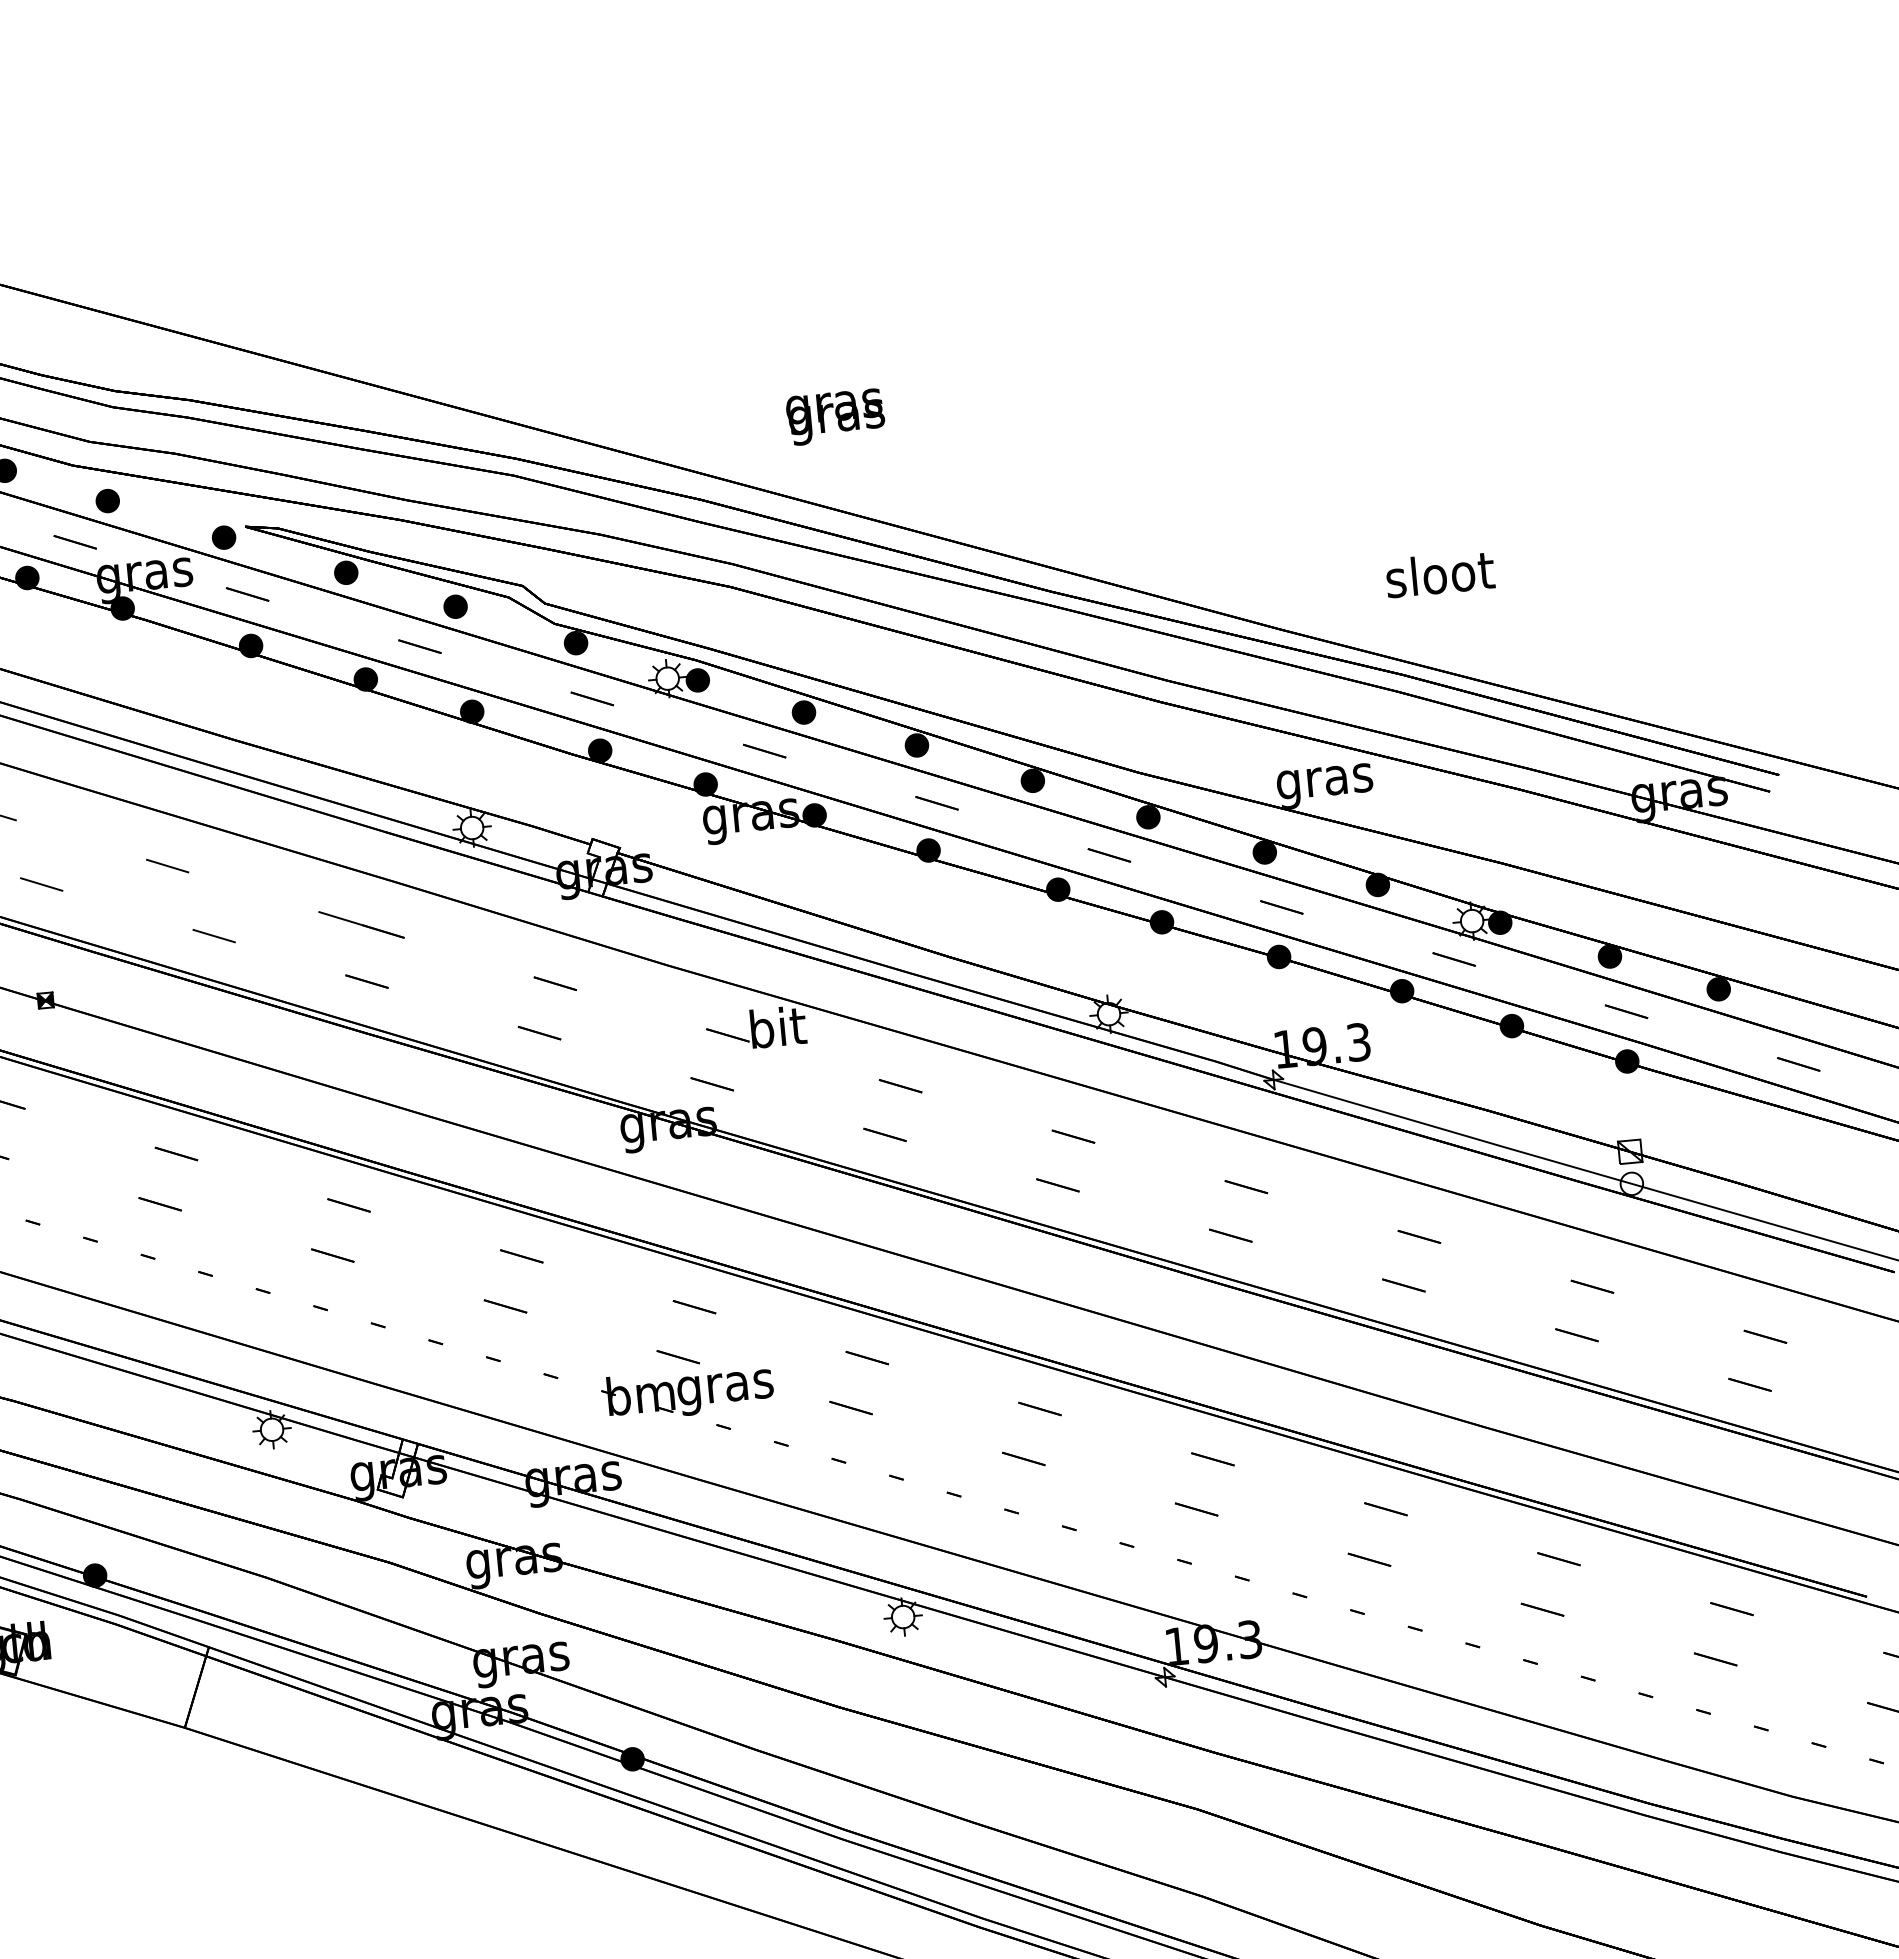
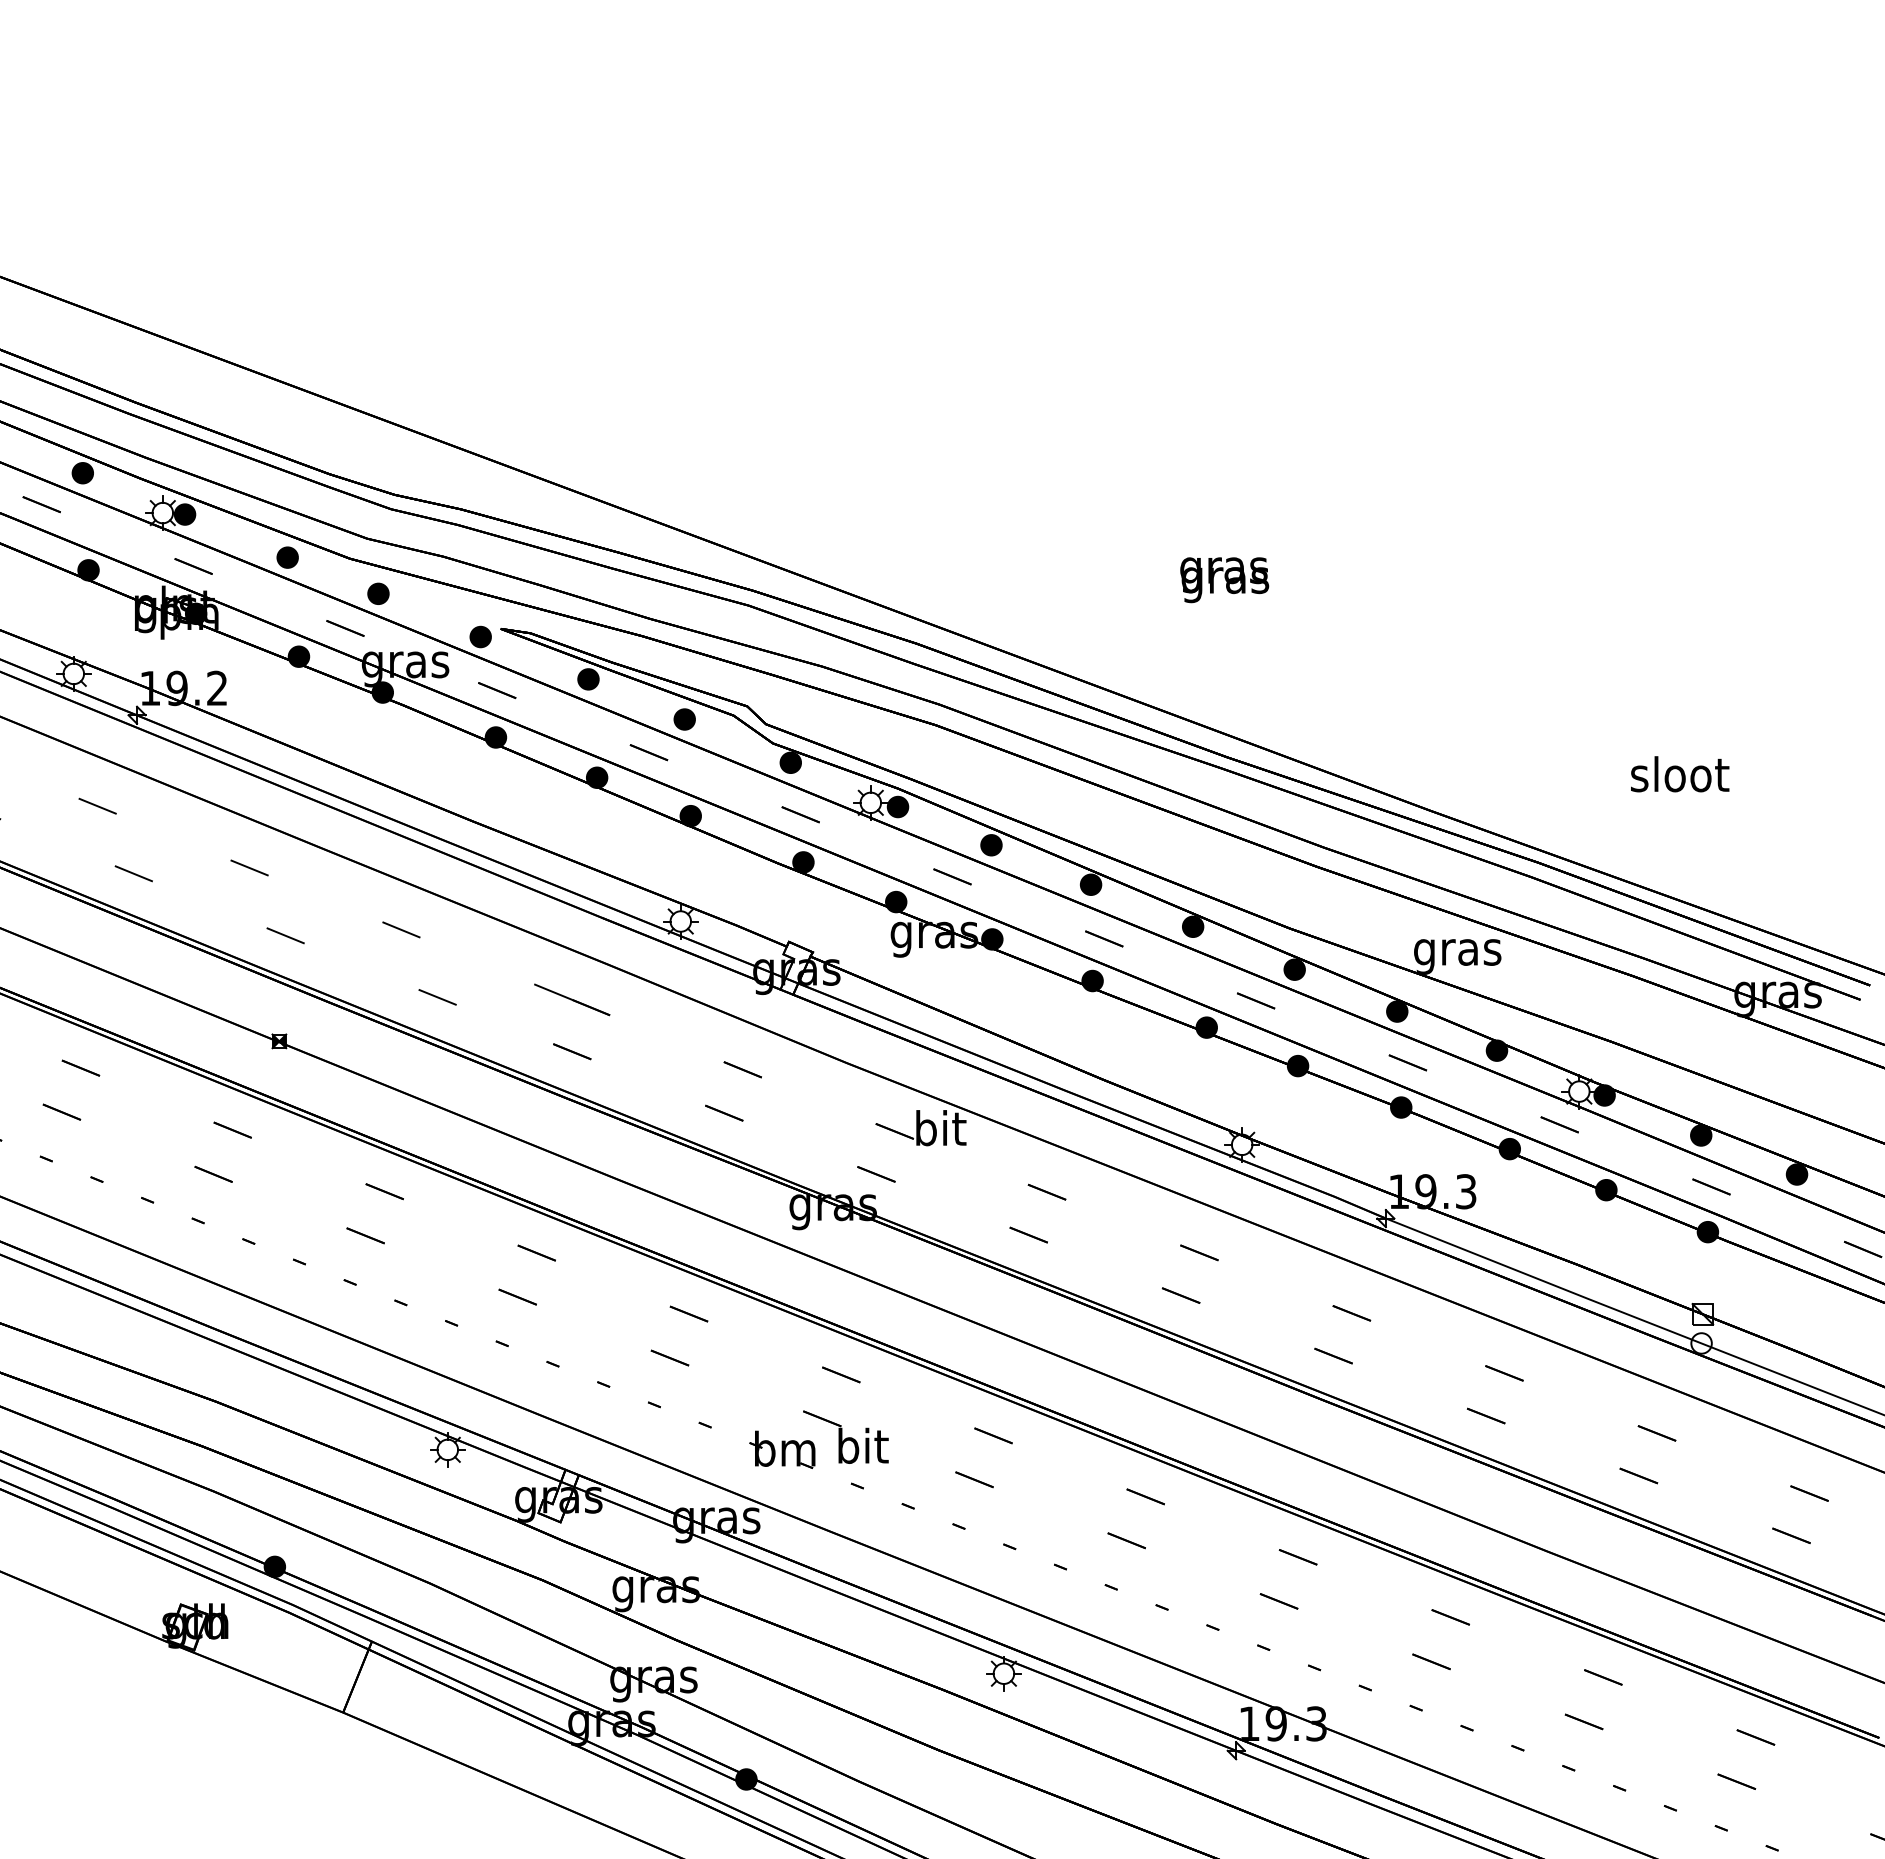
text: (835, 417) -> (1224, 580), moved
text: (1440, 574) -> (1680, 774), moved
text: (725, 1387) -> (862, 1450), gras -> bit

